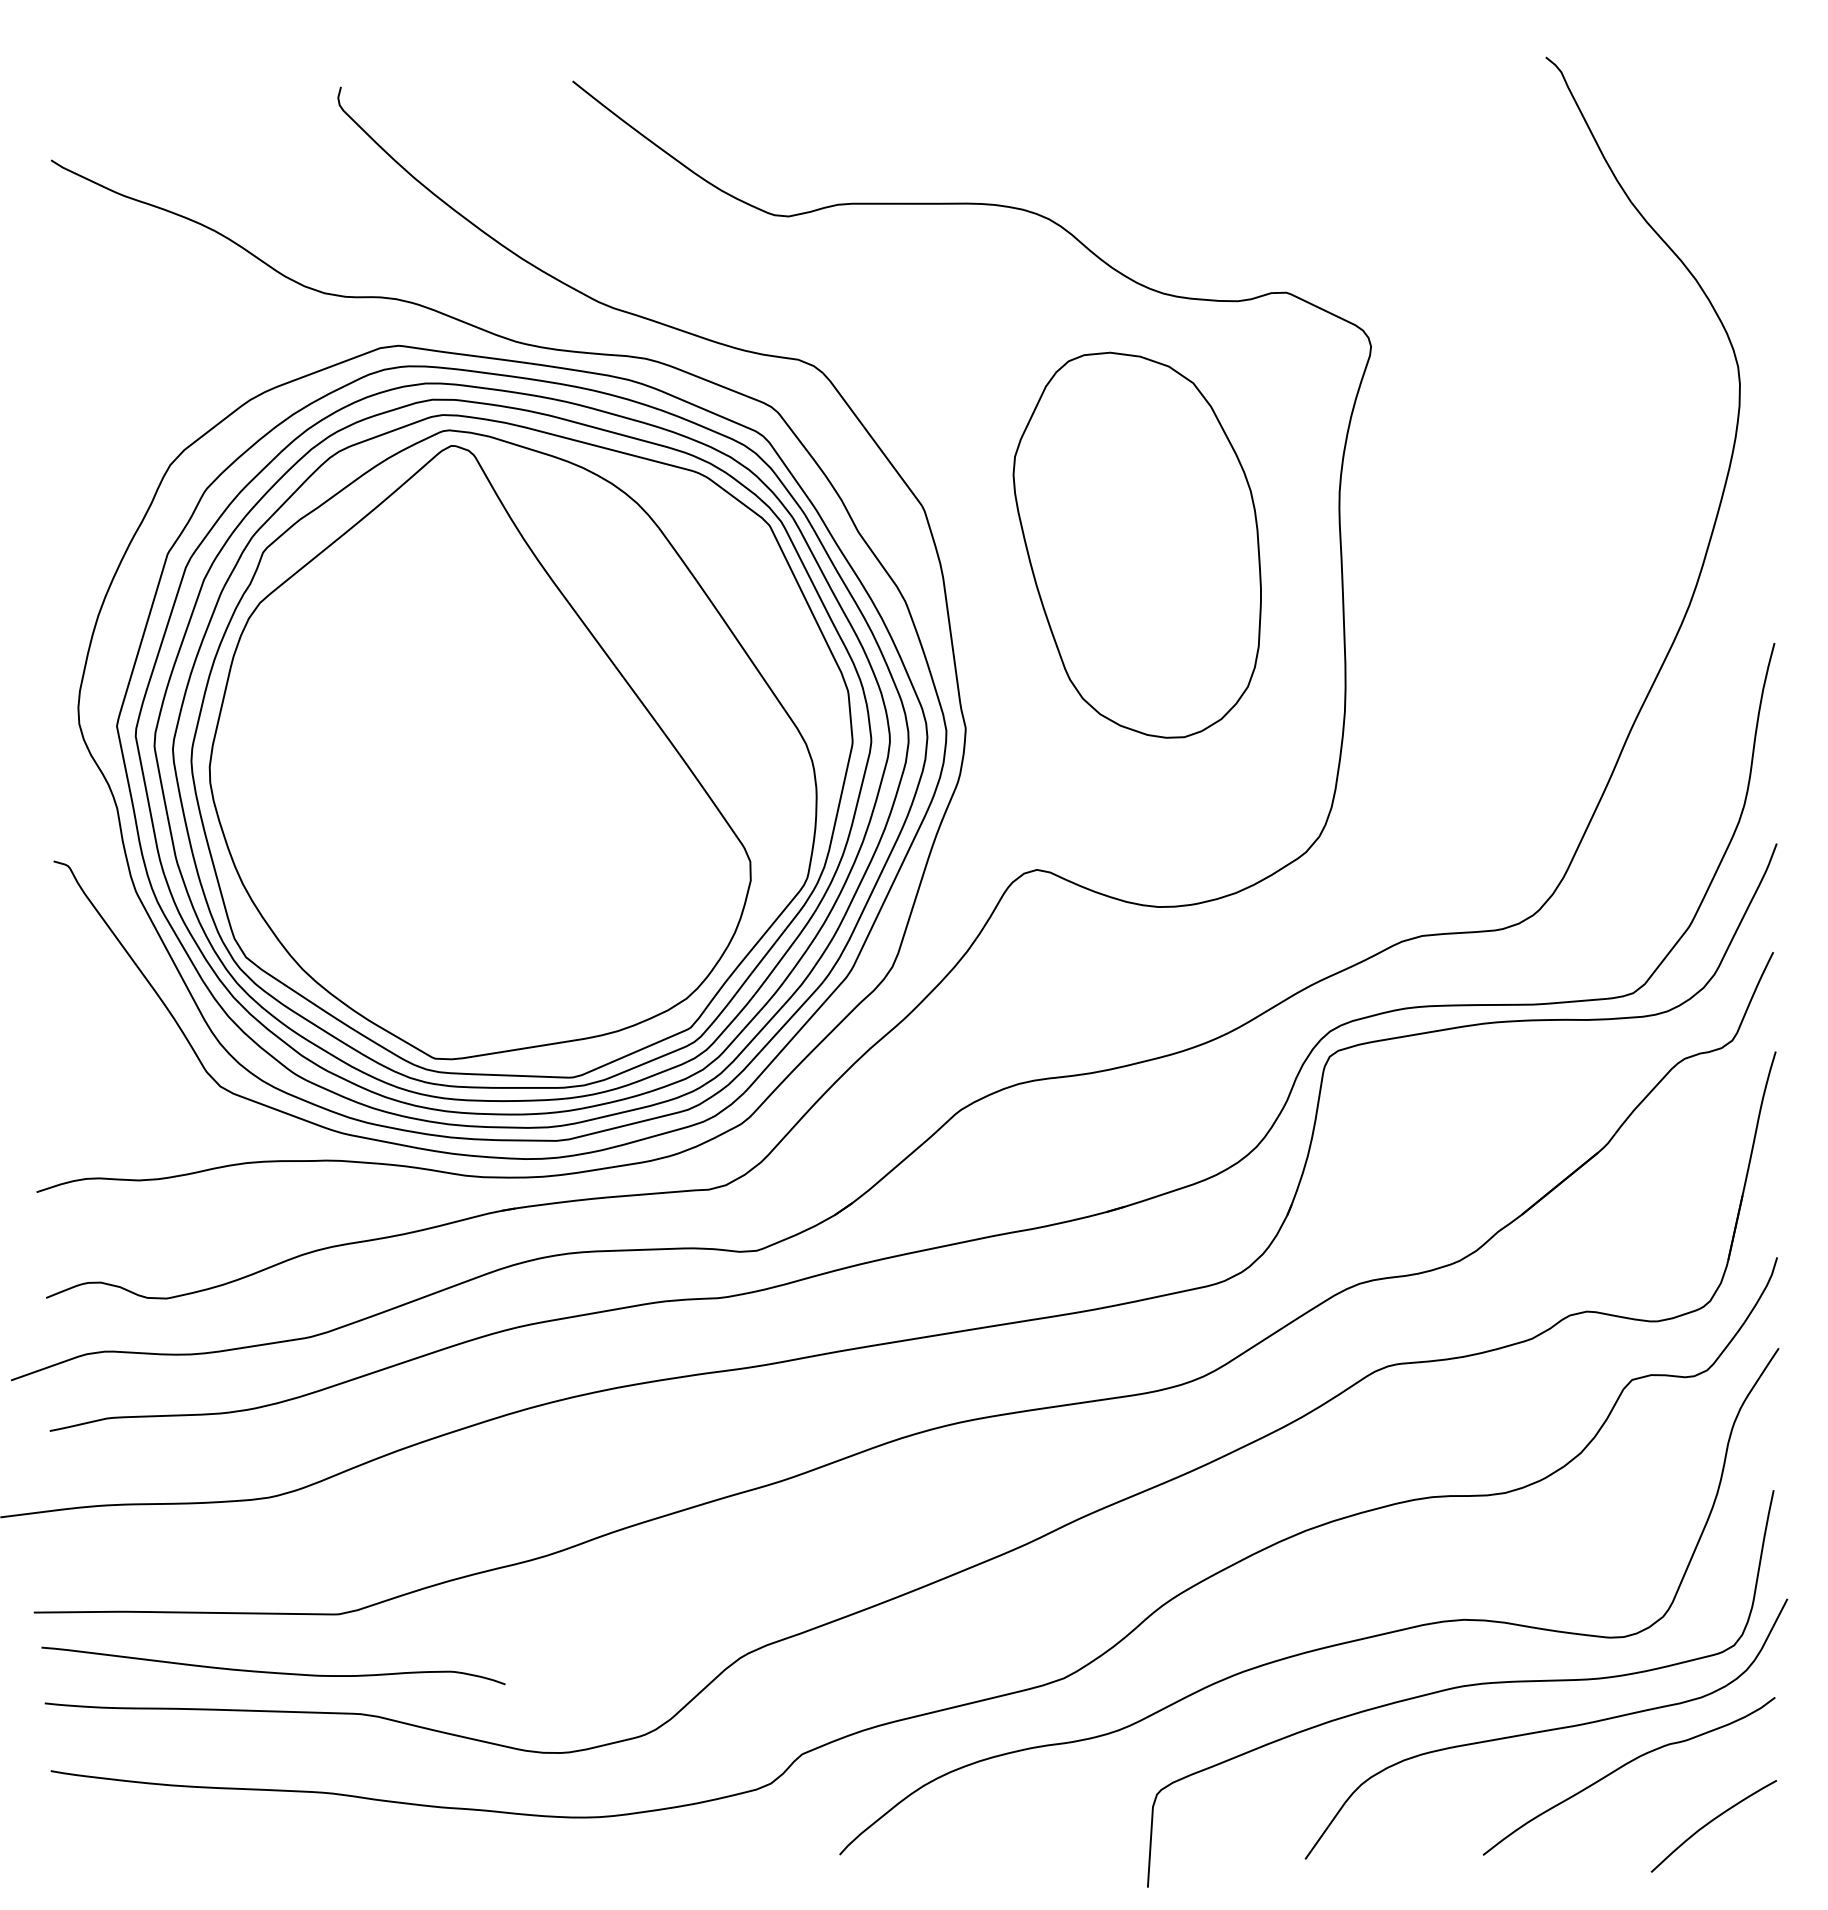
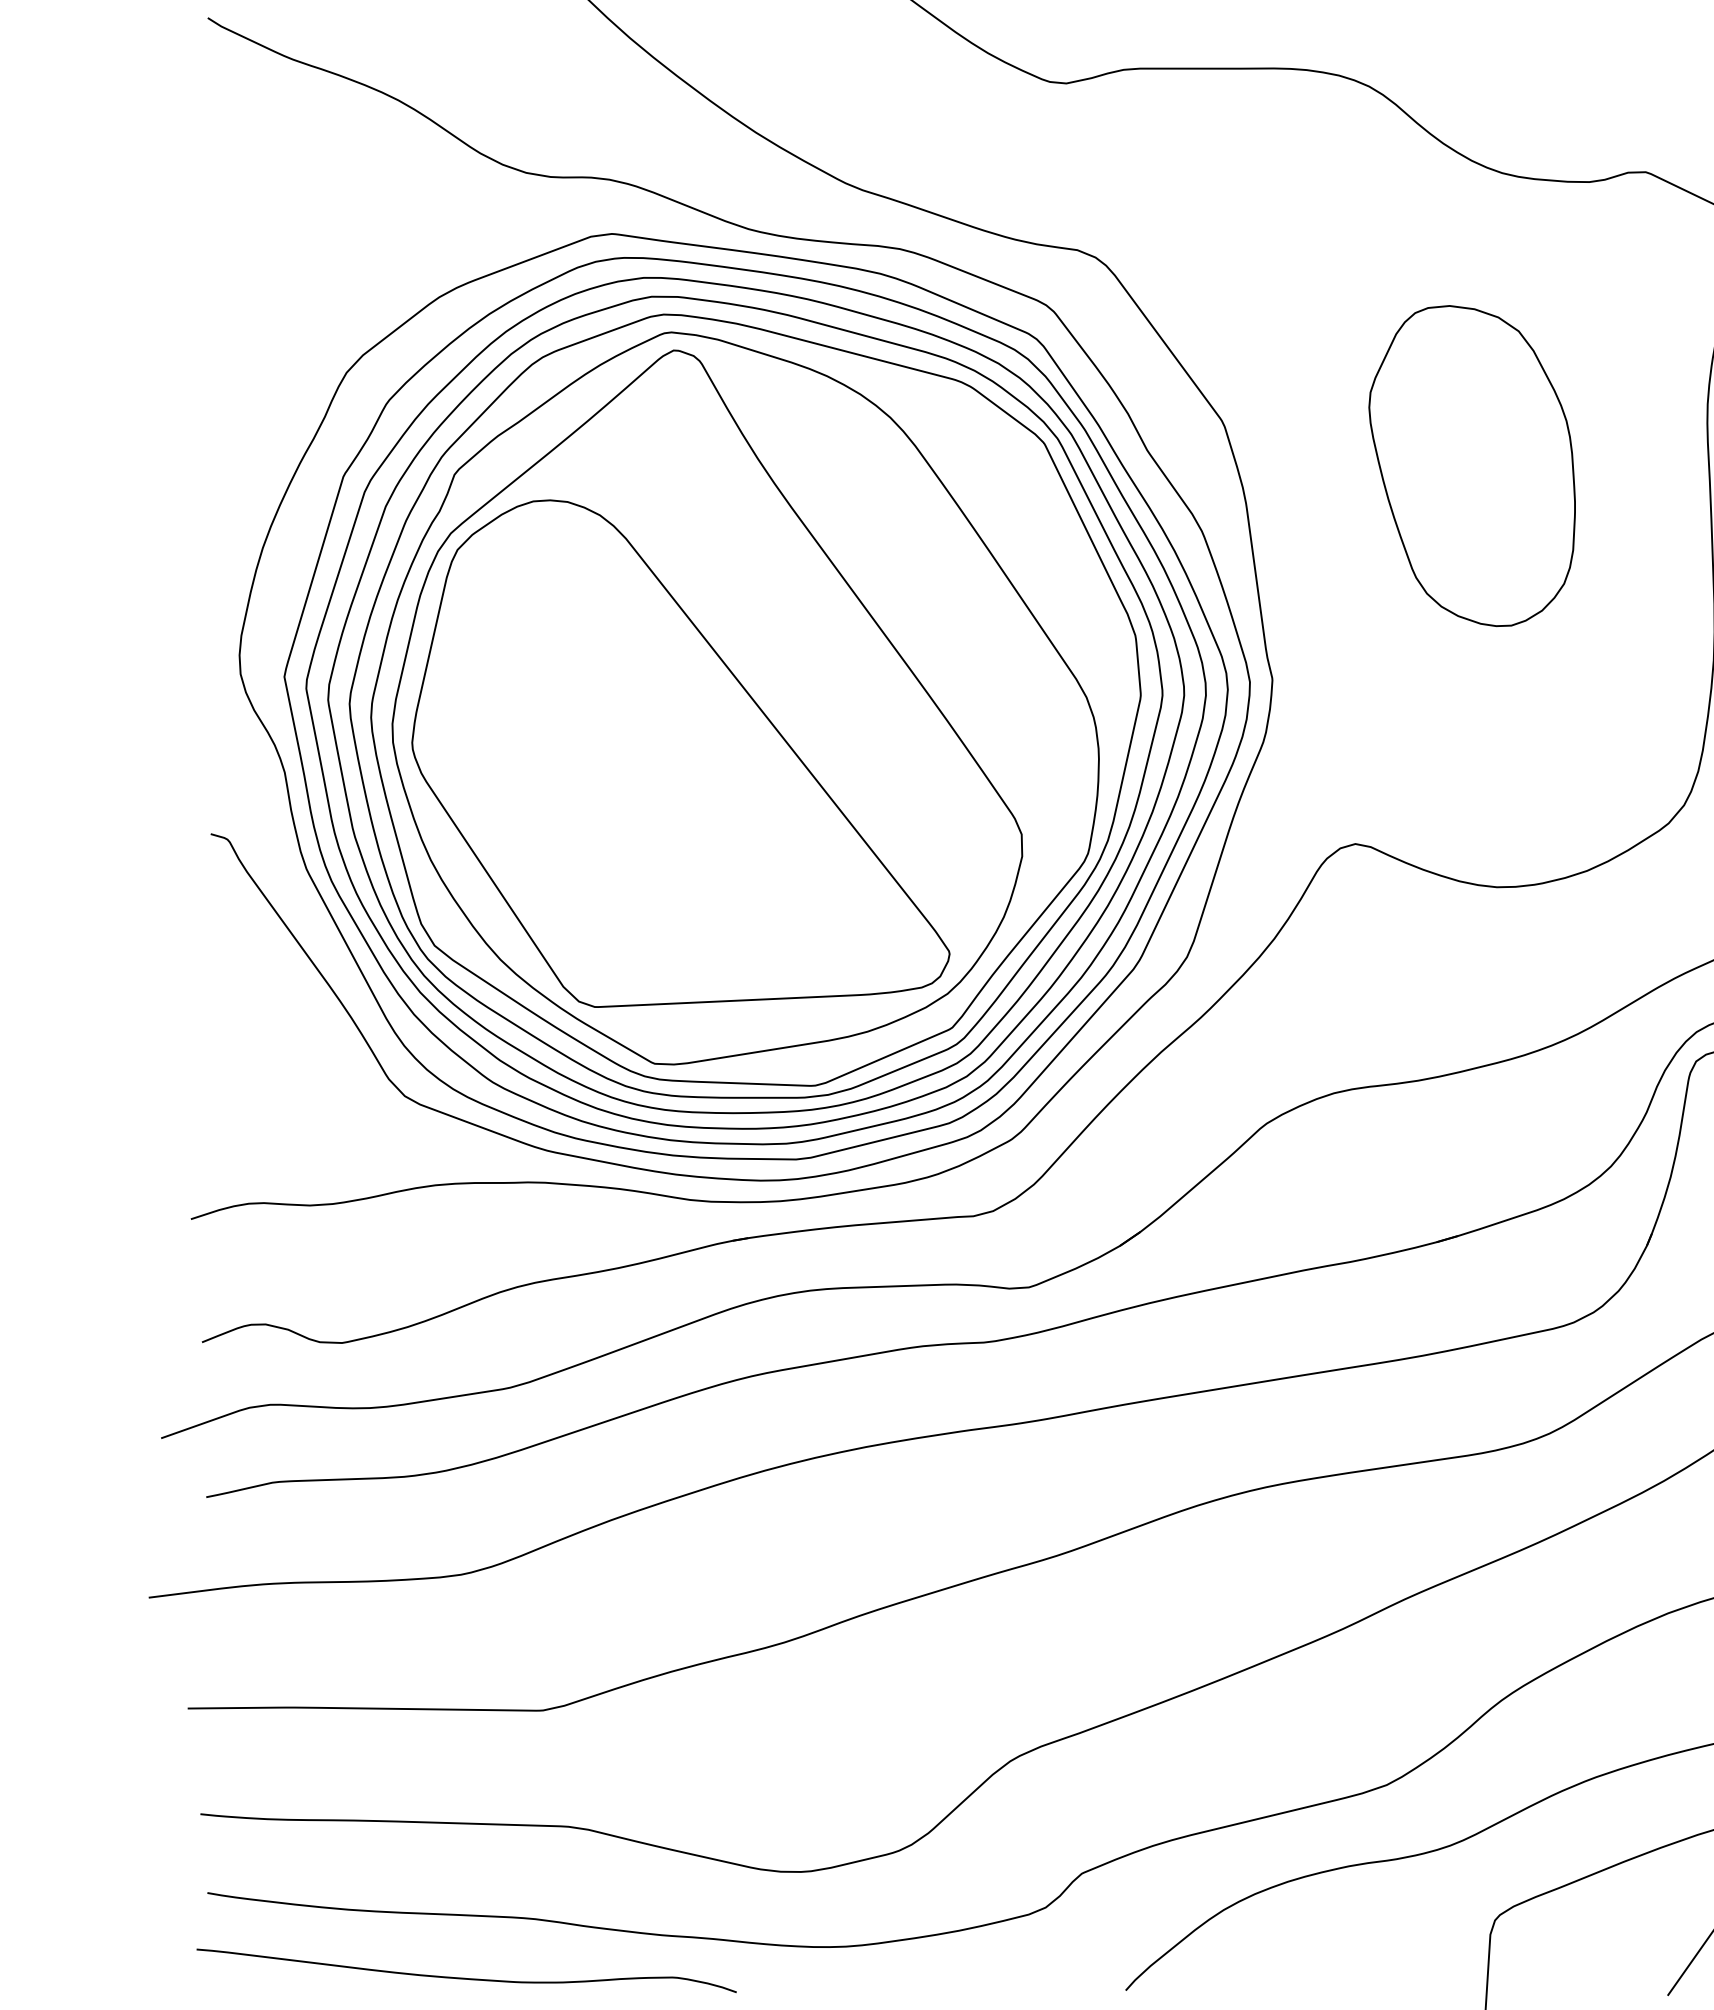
part: (1137, 544) -> (1472, 465), size x0.71
part: (457, 791) -> (680, 752), added
curve: (272, 1671) -> (465, 1977), moved

